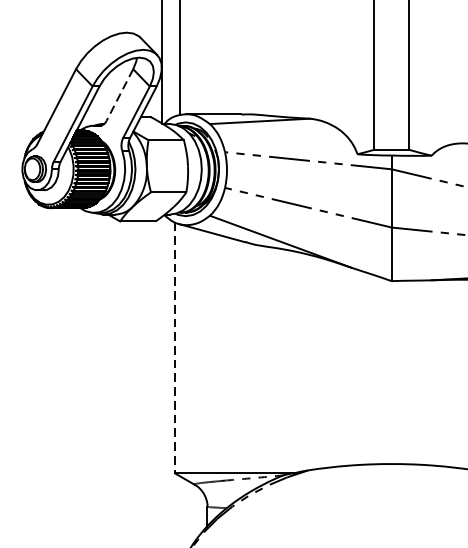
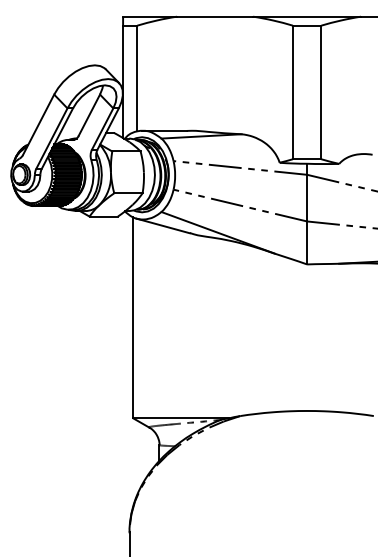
line: (120, 95) -> (89, 115), dashed -> solid
line: (175, 347) -> (133, 317), dashed -> solid

